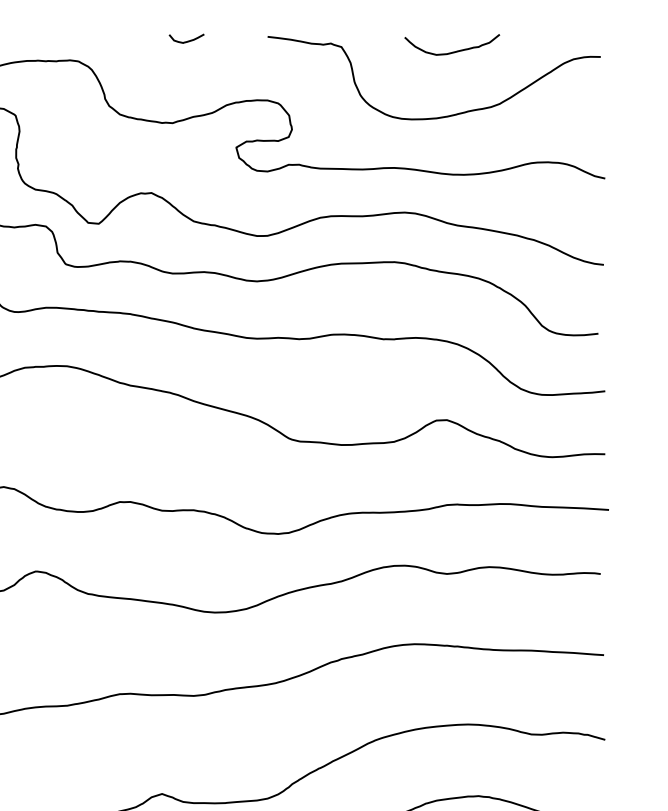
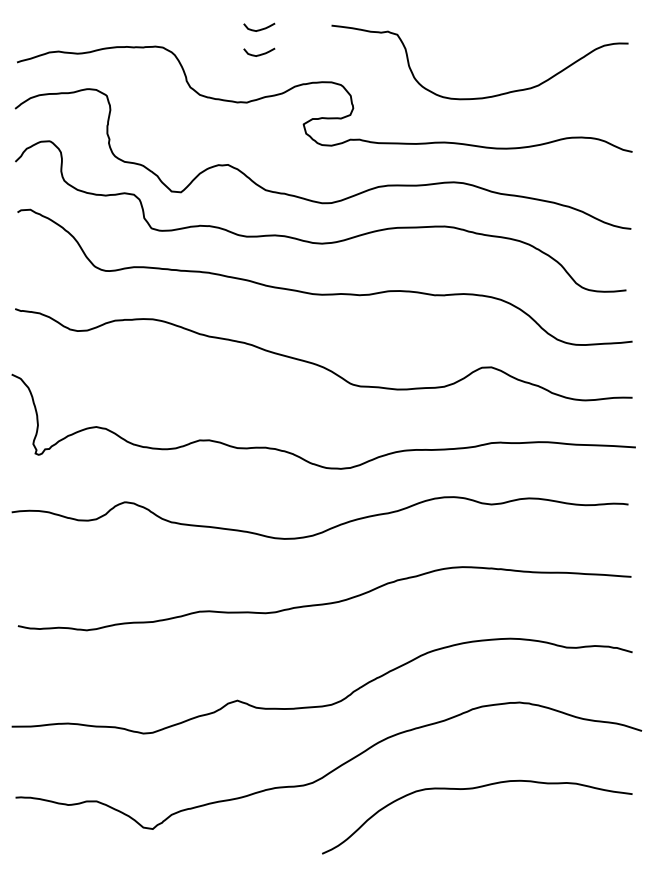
curve: (452, 51) -> (496, 38), removed
curve: (189, 68) -> (261, 53), added

